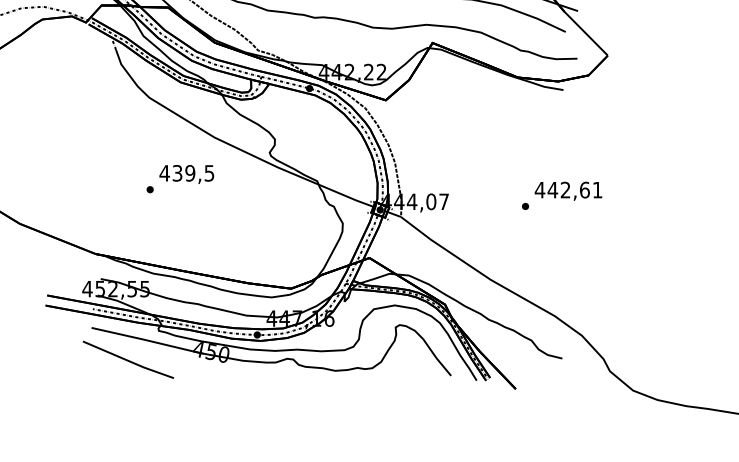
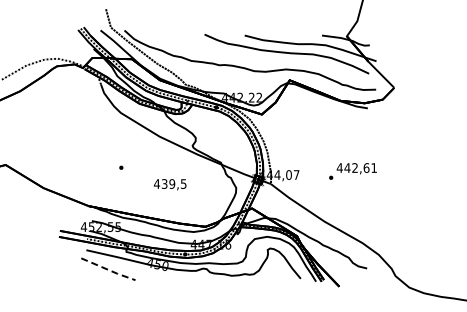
text: (185, 174) -> (169, 184), moved
text: (561, 195) -> (352, 171), moved
line: (130, 361) -> (109, 270), solid -> dashed

